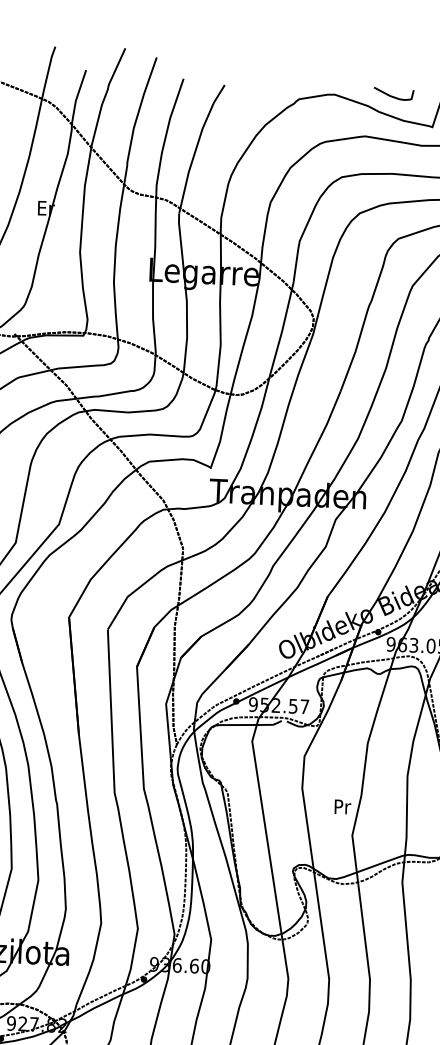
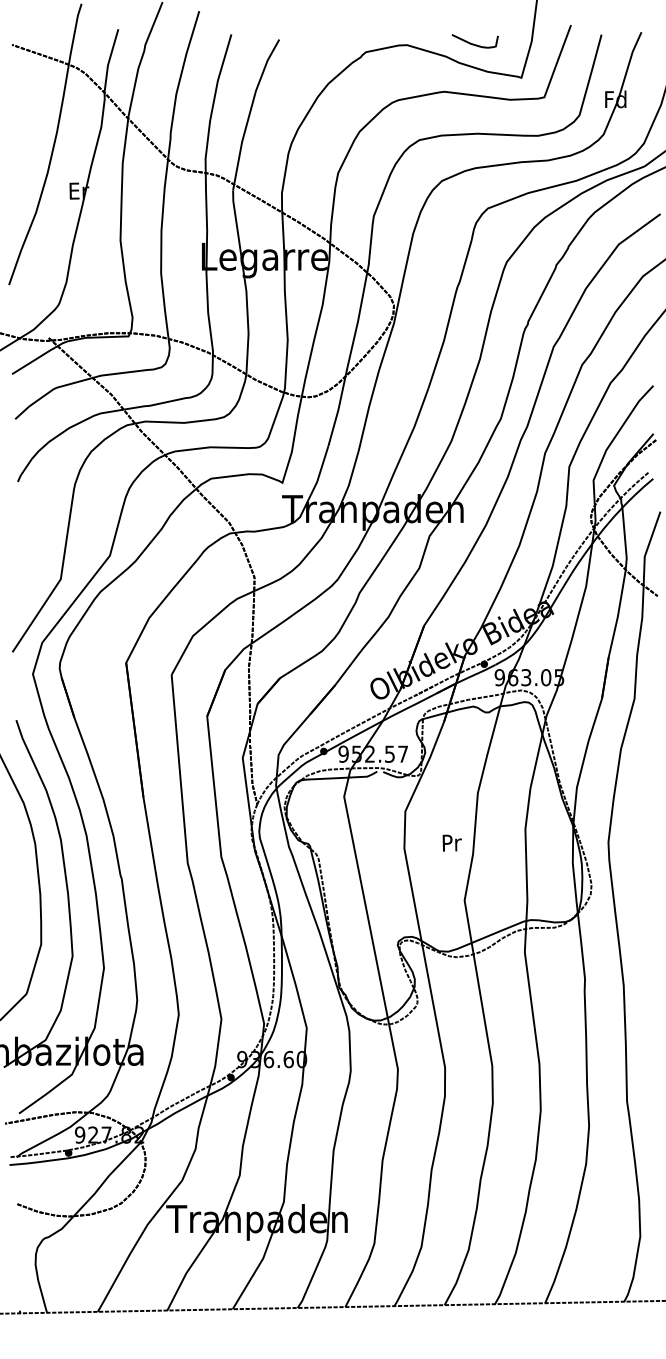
text: (342, 806) -> (451, 842), moved

